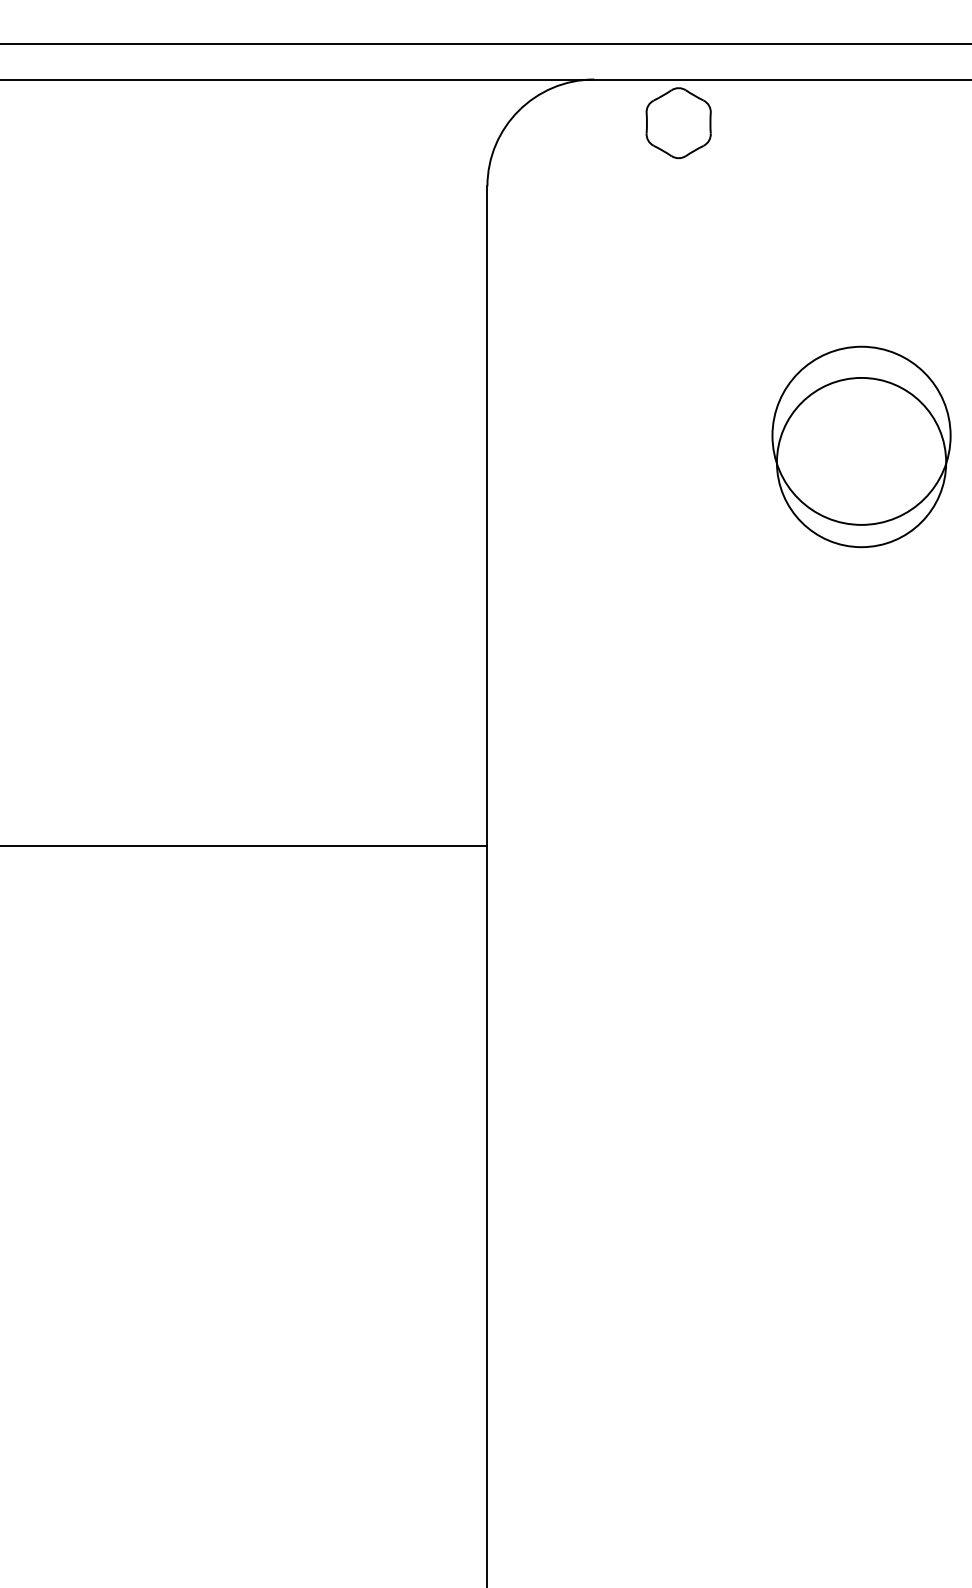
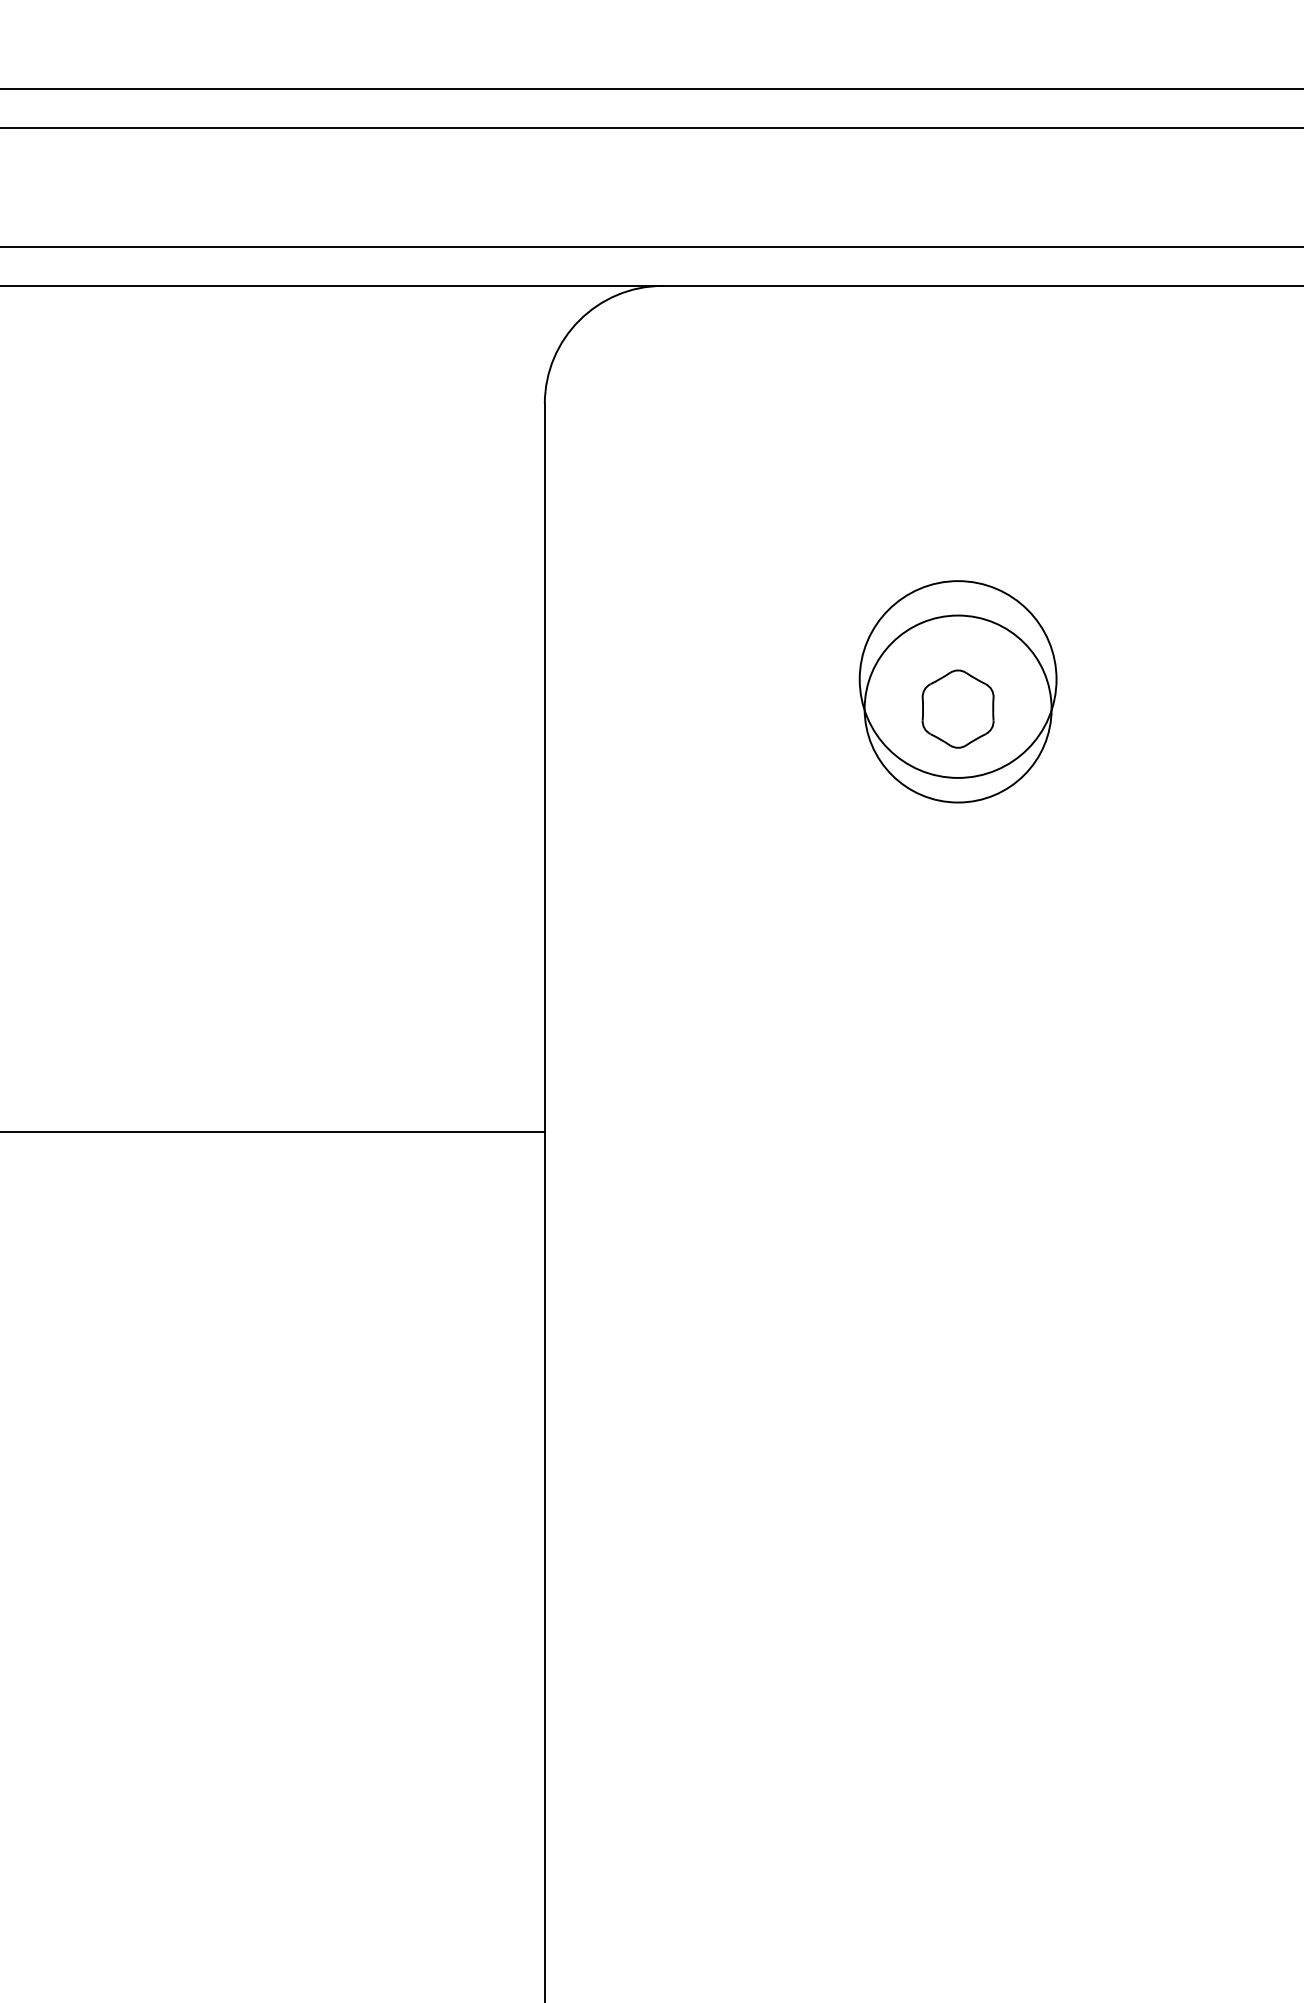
part: (678, 122) -> (957, 708), moved

